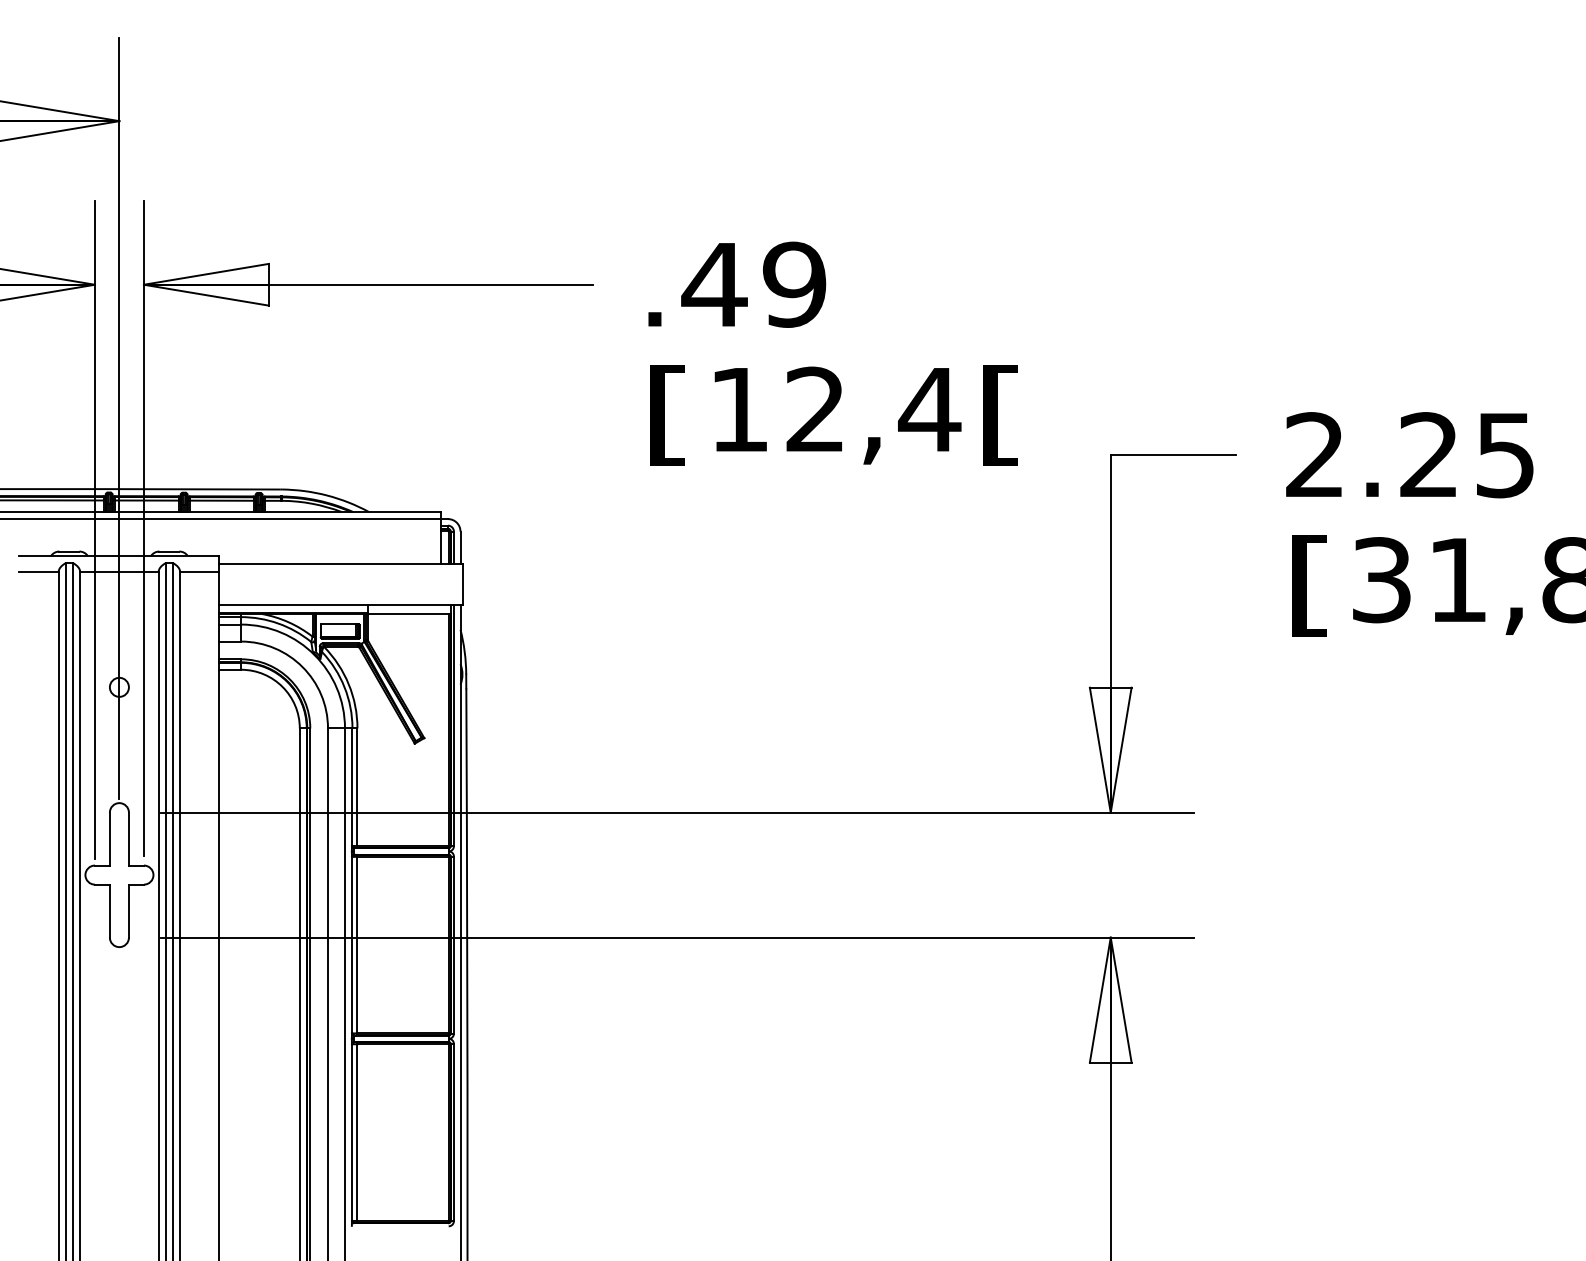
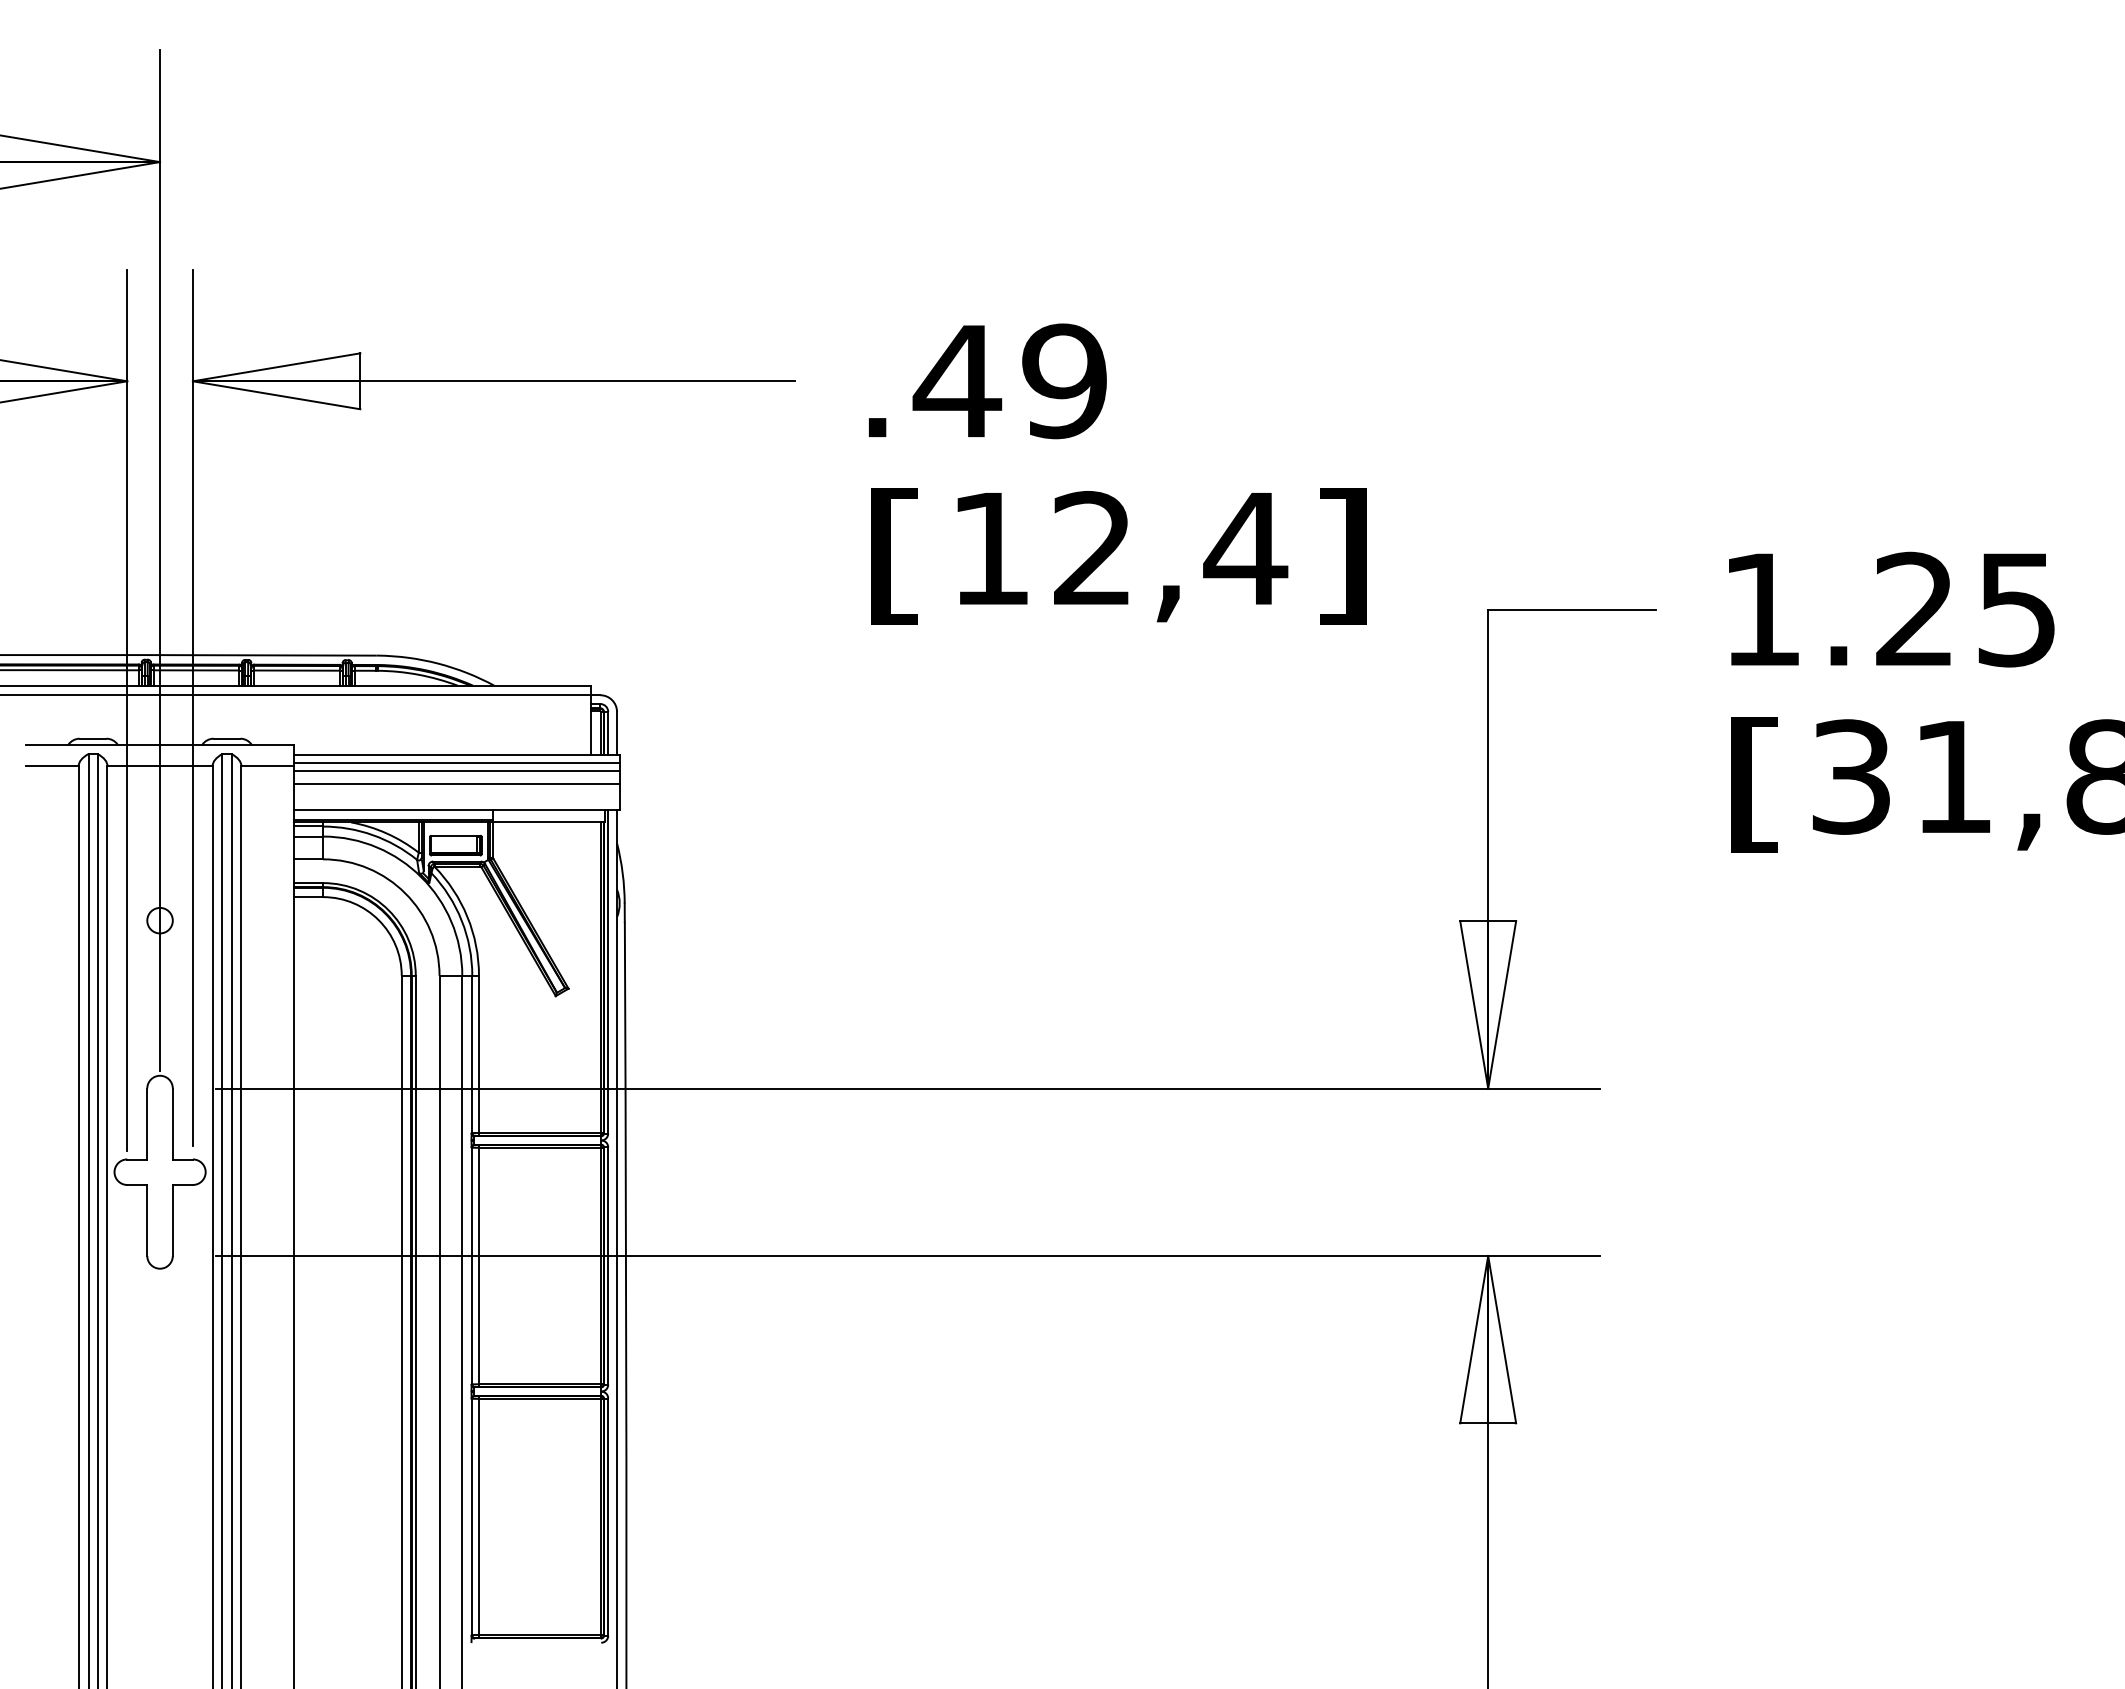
text: (1001, 415) -> (1341, 556), [ -> ]
text: (1313, 454) -> (1760, 608), 2.25 -> 1.25
line: (340, 570) -> (456, 763), added
line: (340, 576) -> (456, 771), added
line: (340, 585) -> (456, 784), added

